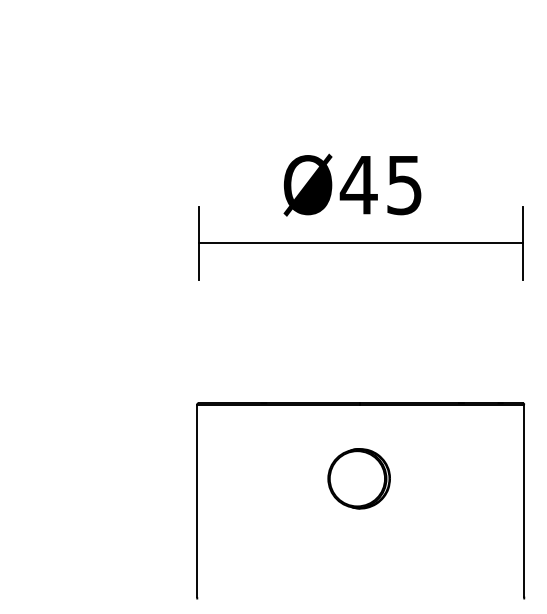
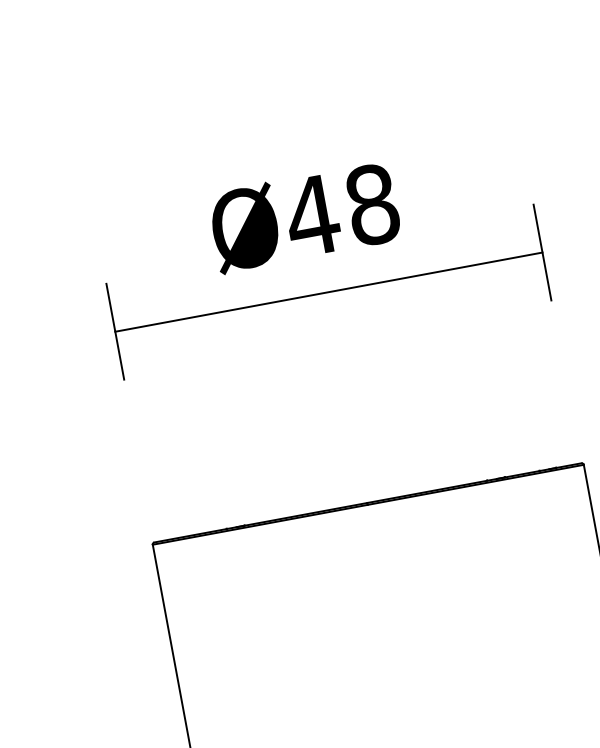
text: (404, 185) -> (372, 205), Ø45 -> Ø48
part: (358, 478) -> (383, 602), removed

